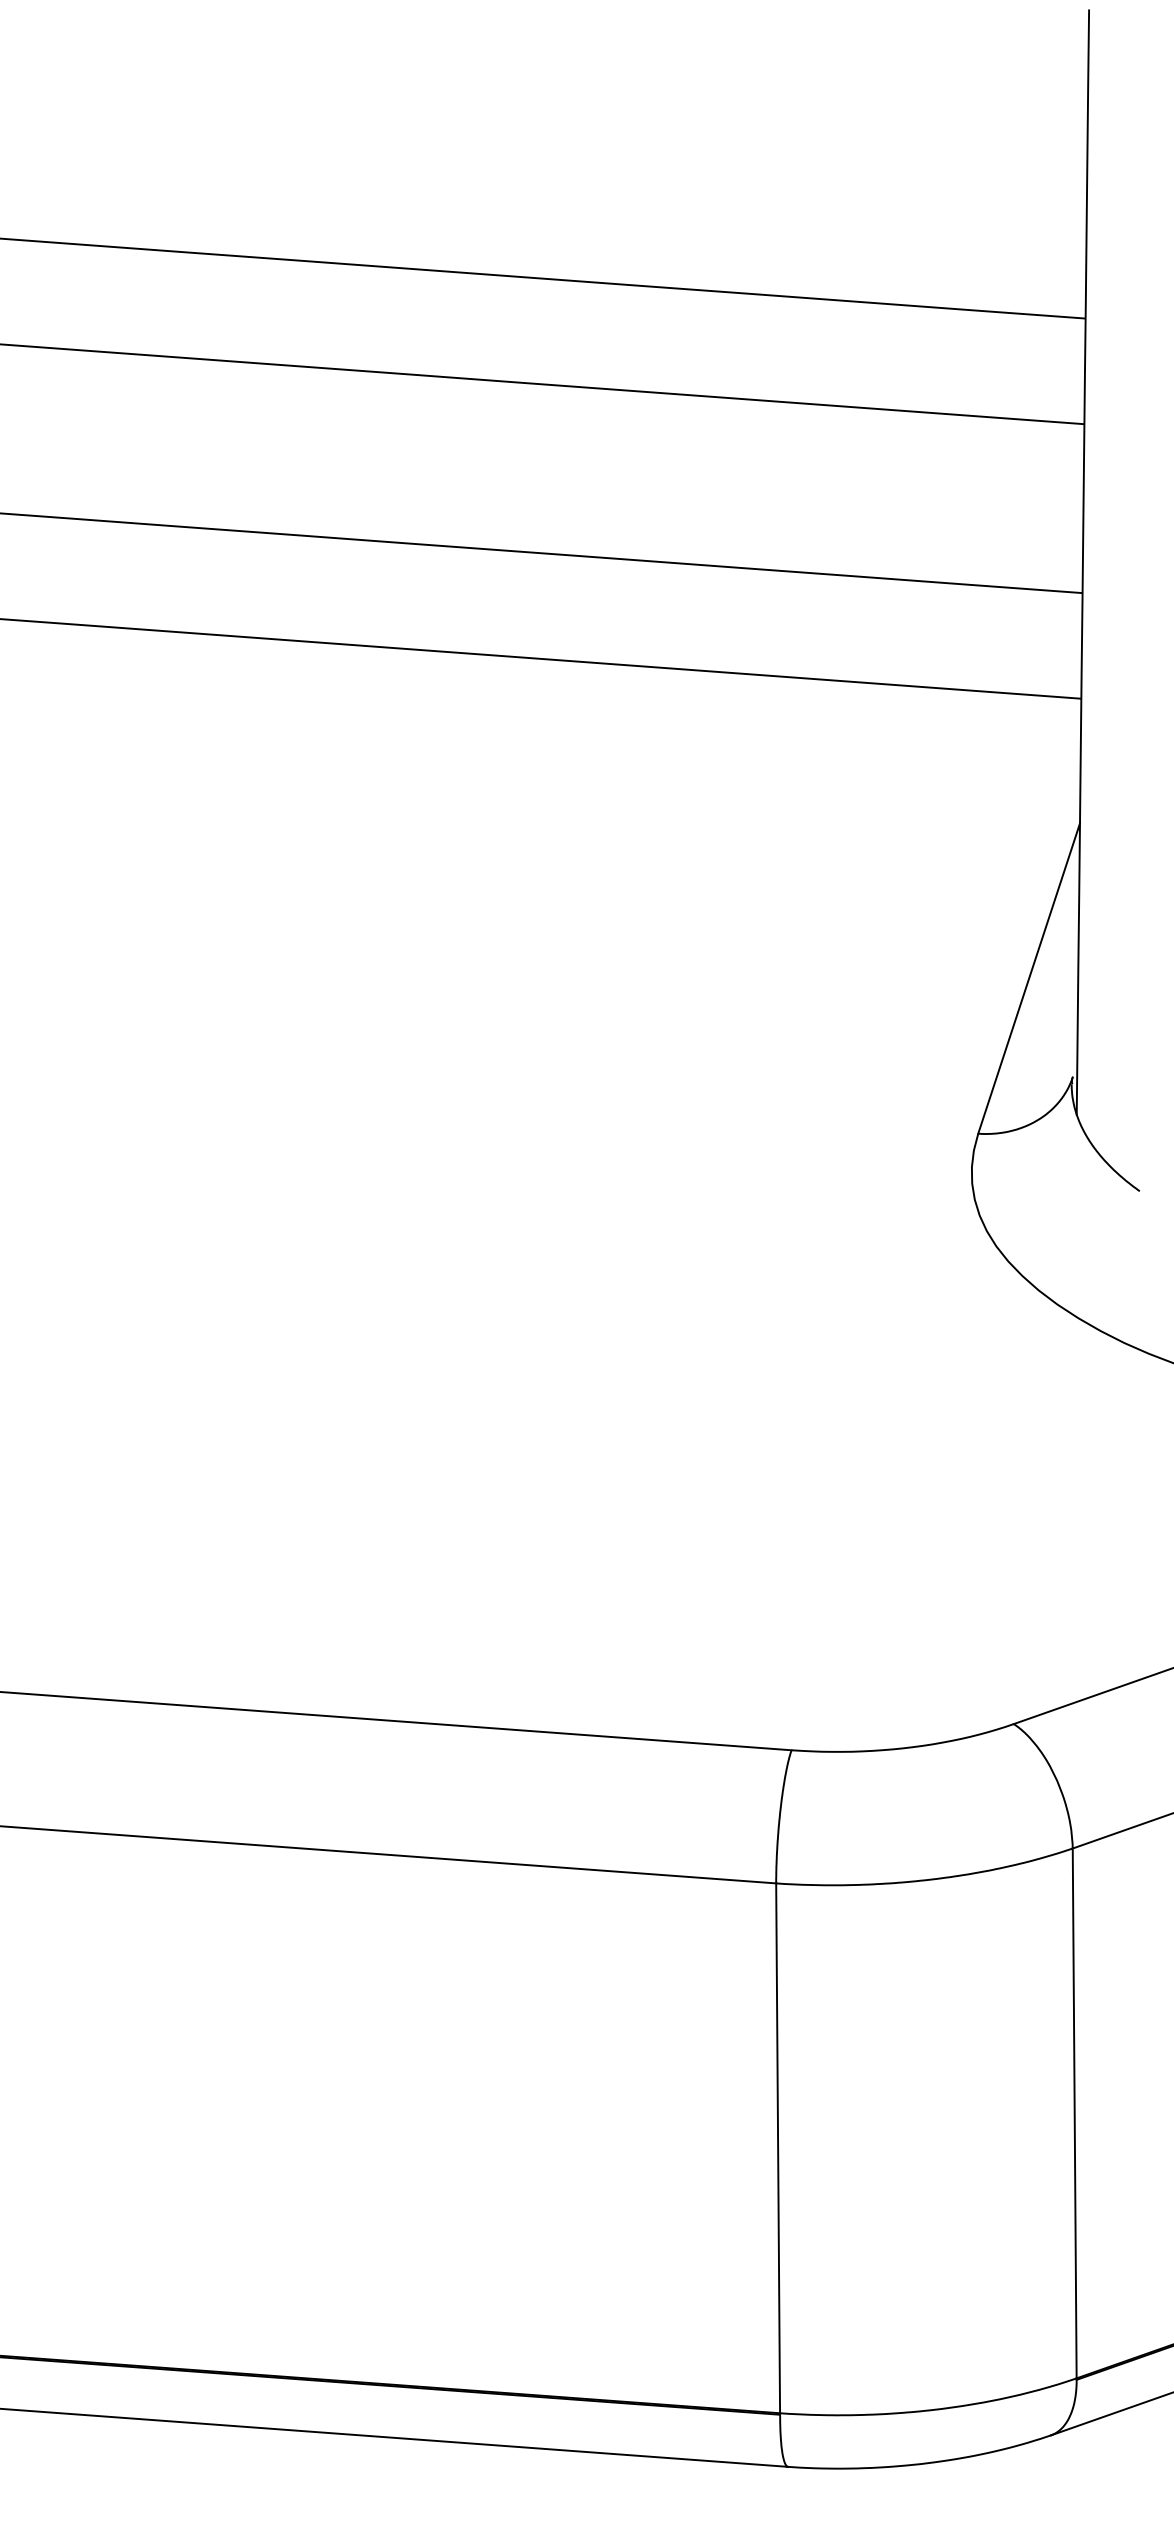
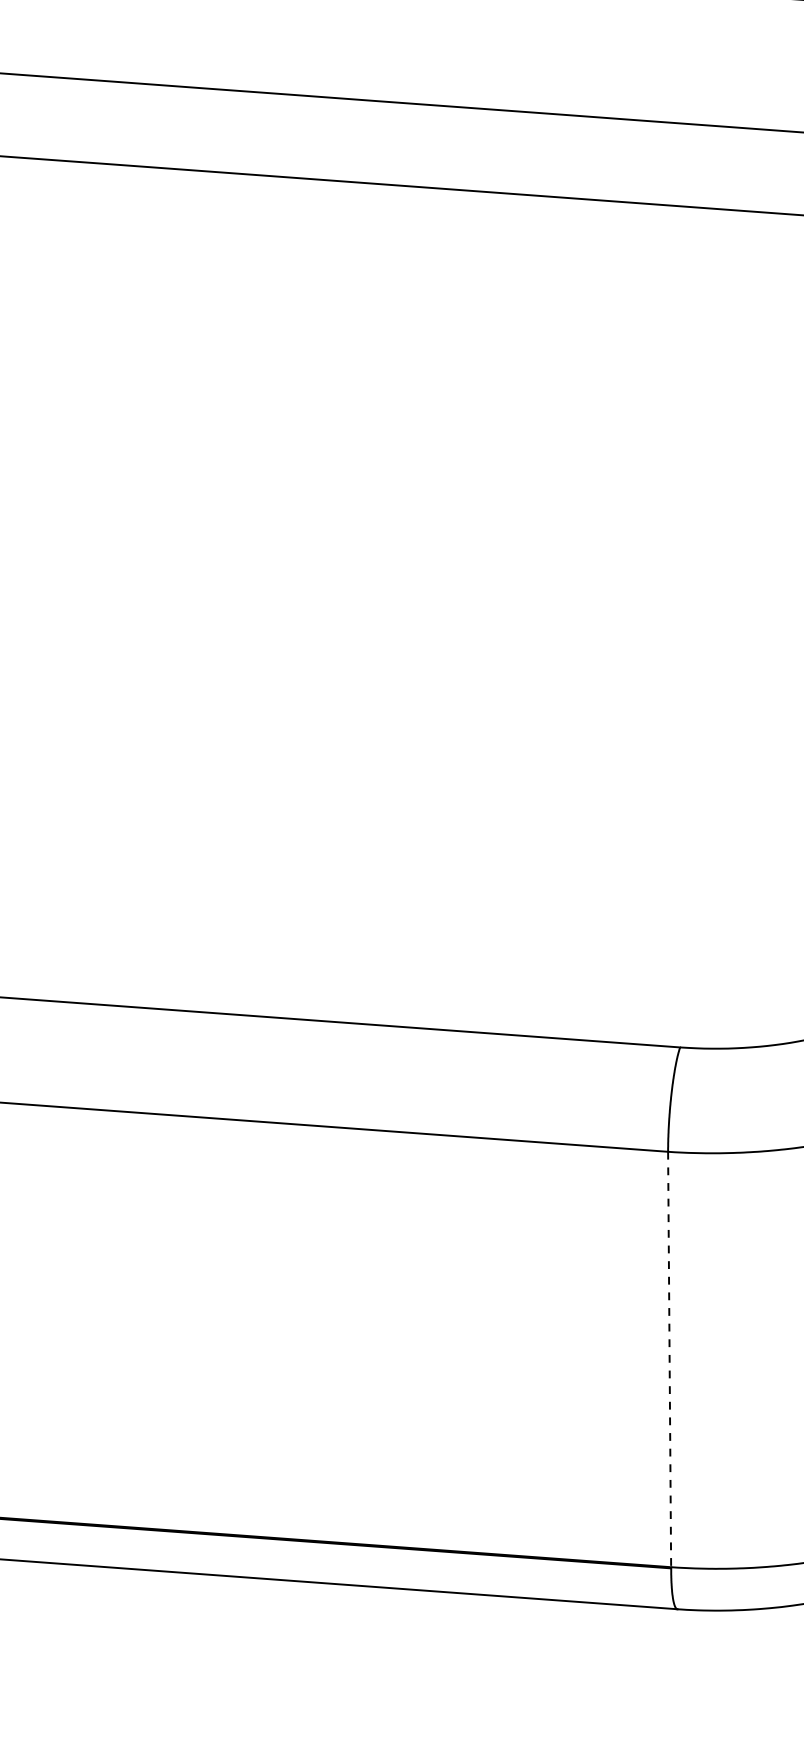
line: (778, 2149) -> (669, 1360), solid -> dashed

